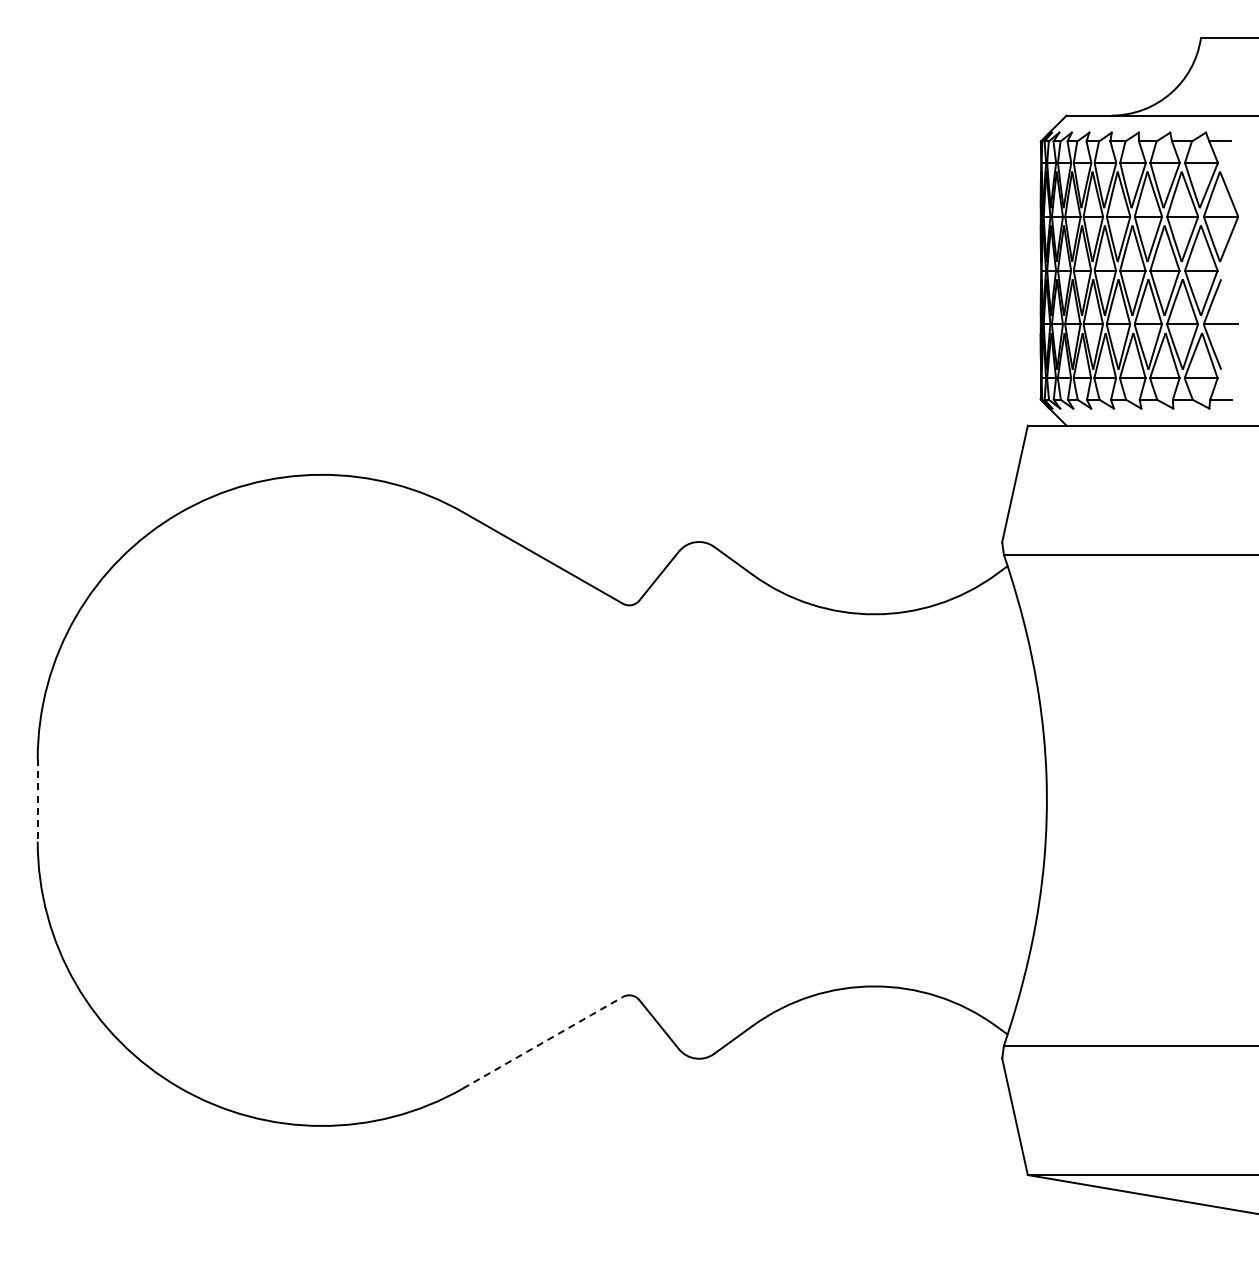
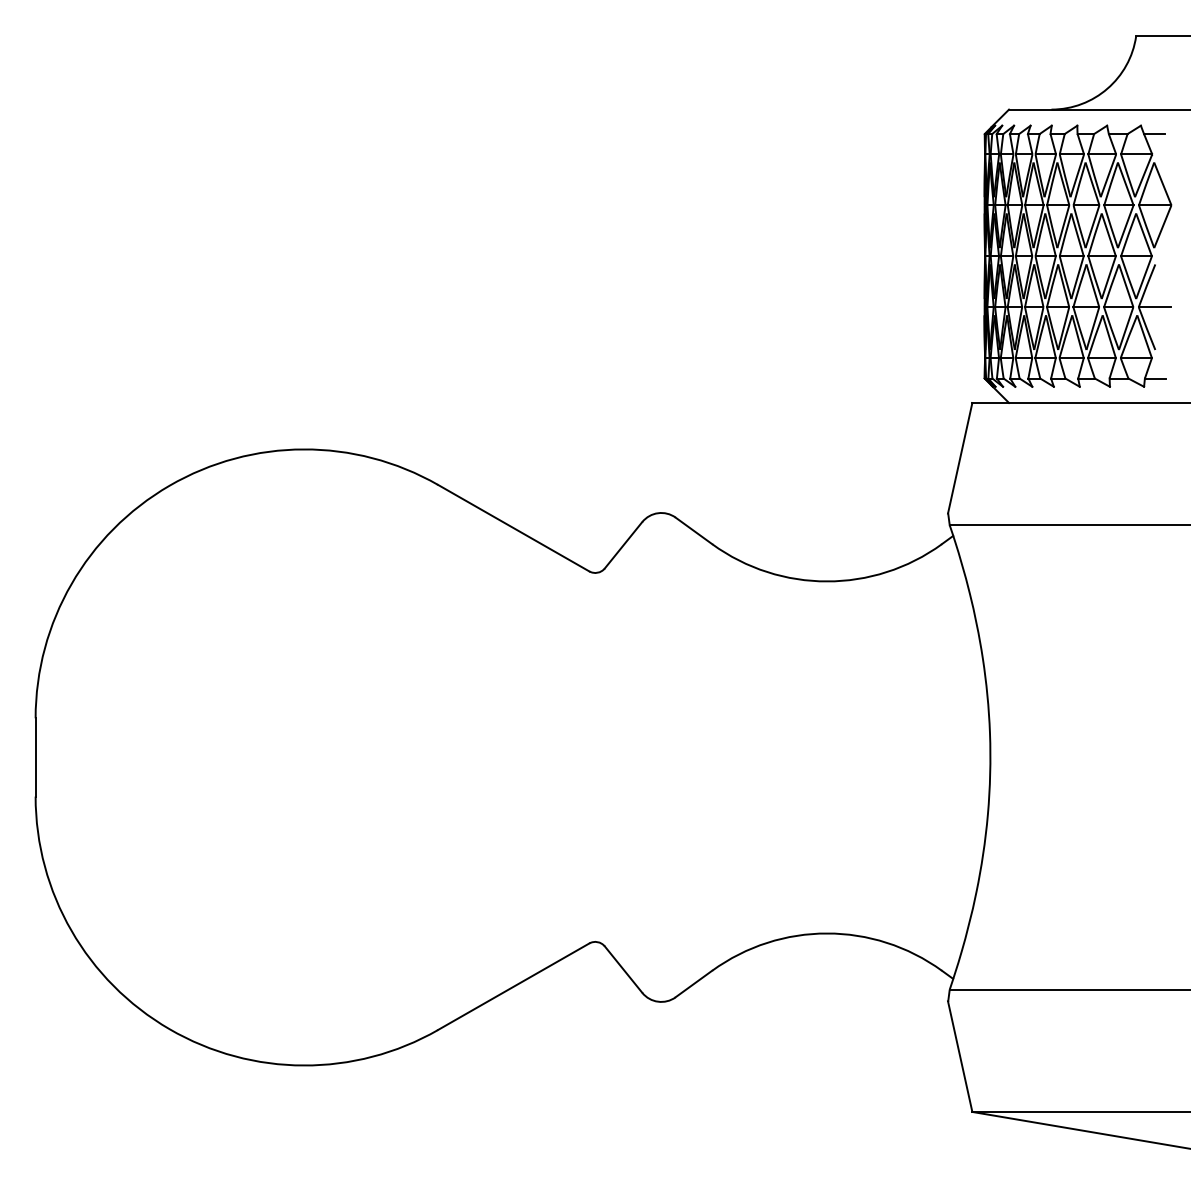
line: (37, 800) -> (35, 757), dashed -> solid
line: (543, 1042) -> (514, 986), dashed -> solid

